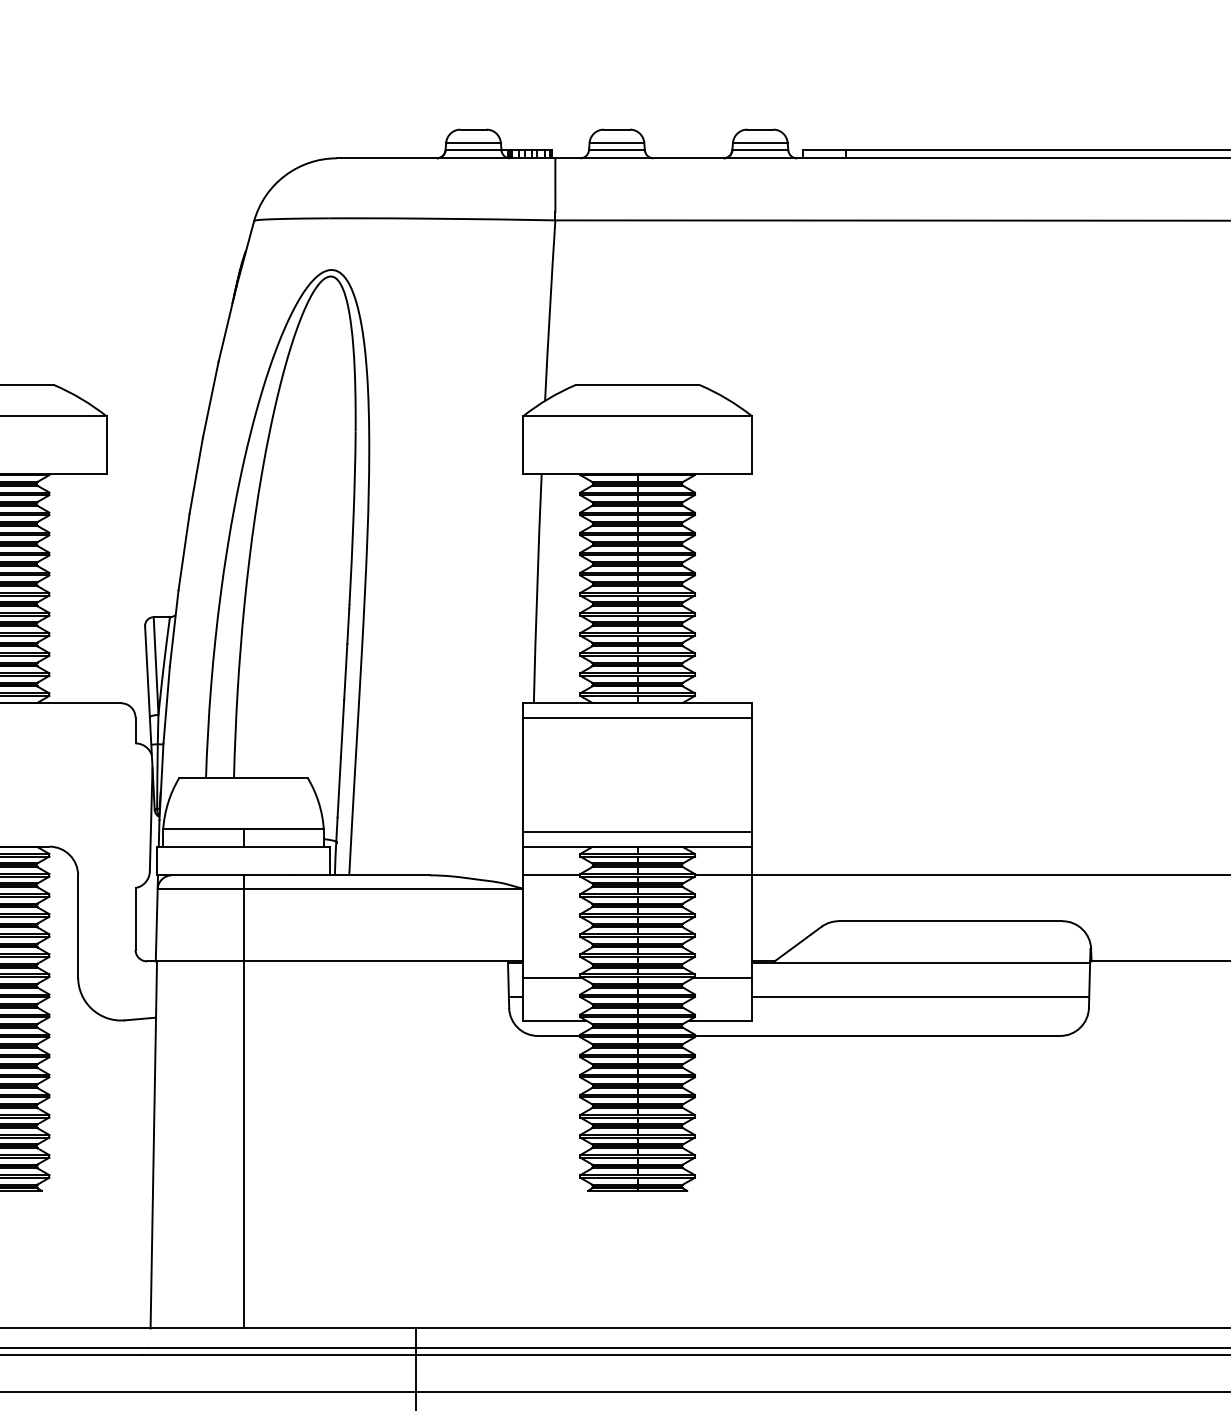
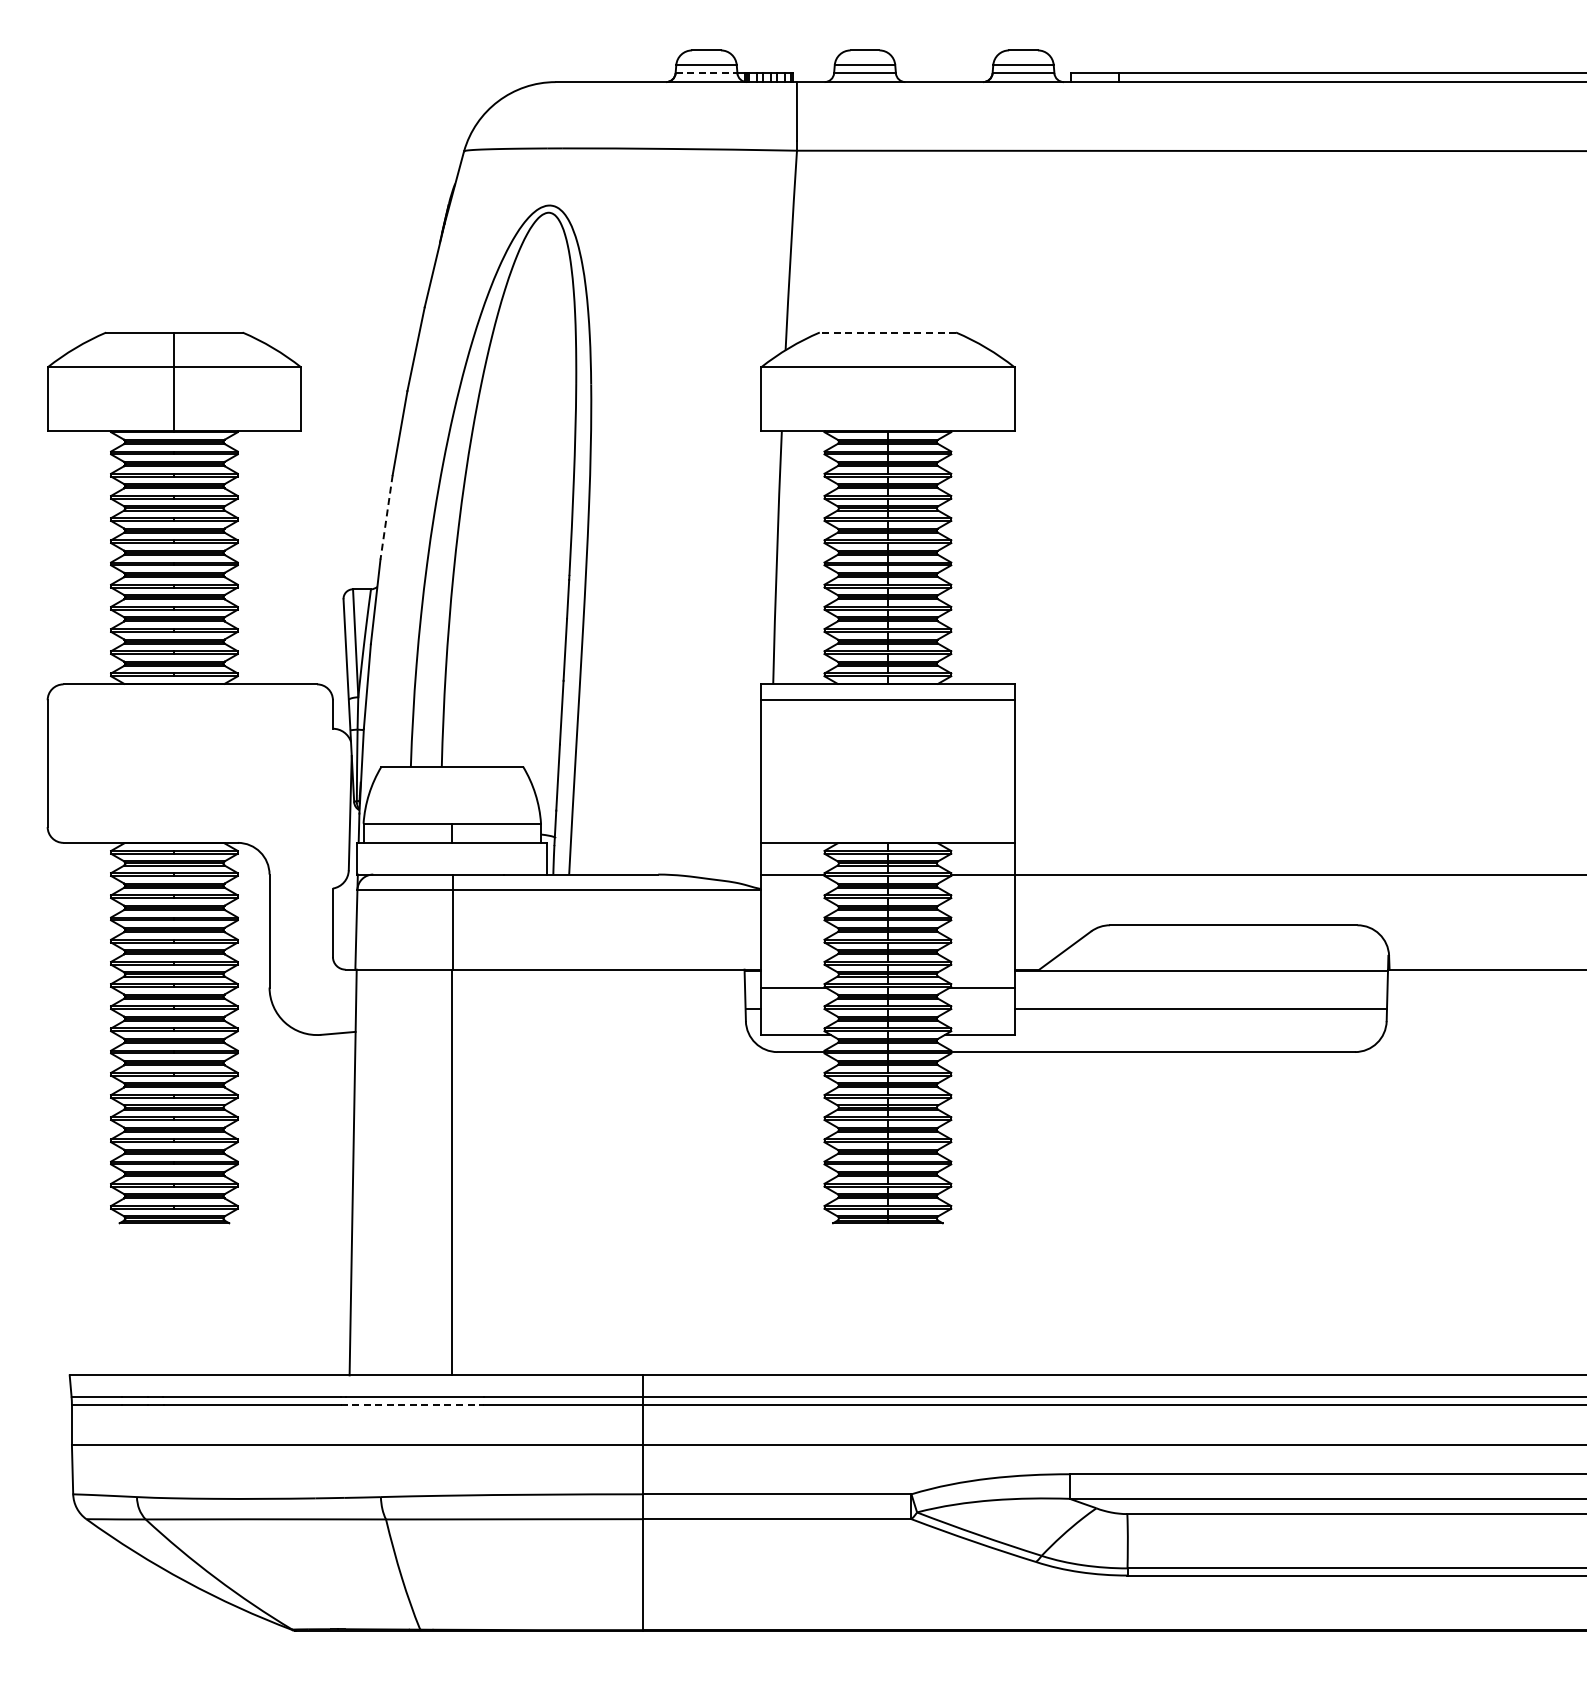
line: (473, 150) -> (706, 73), solid -> dashed
line: (637, 384) -> (887, 332), solid -> dashed
line: (183, 552) -> (386, 517), solid -> dashed
line: (637, 832) -> (887, 827), removed
line: (207, 1354) -> (412, 1404), solid -> dashed

